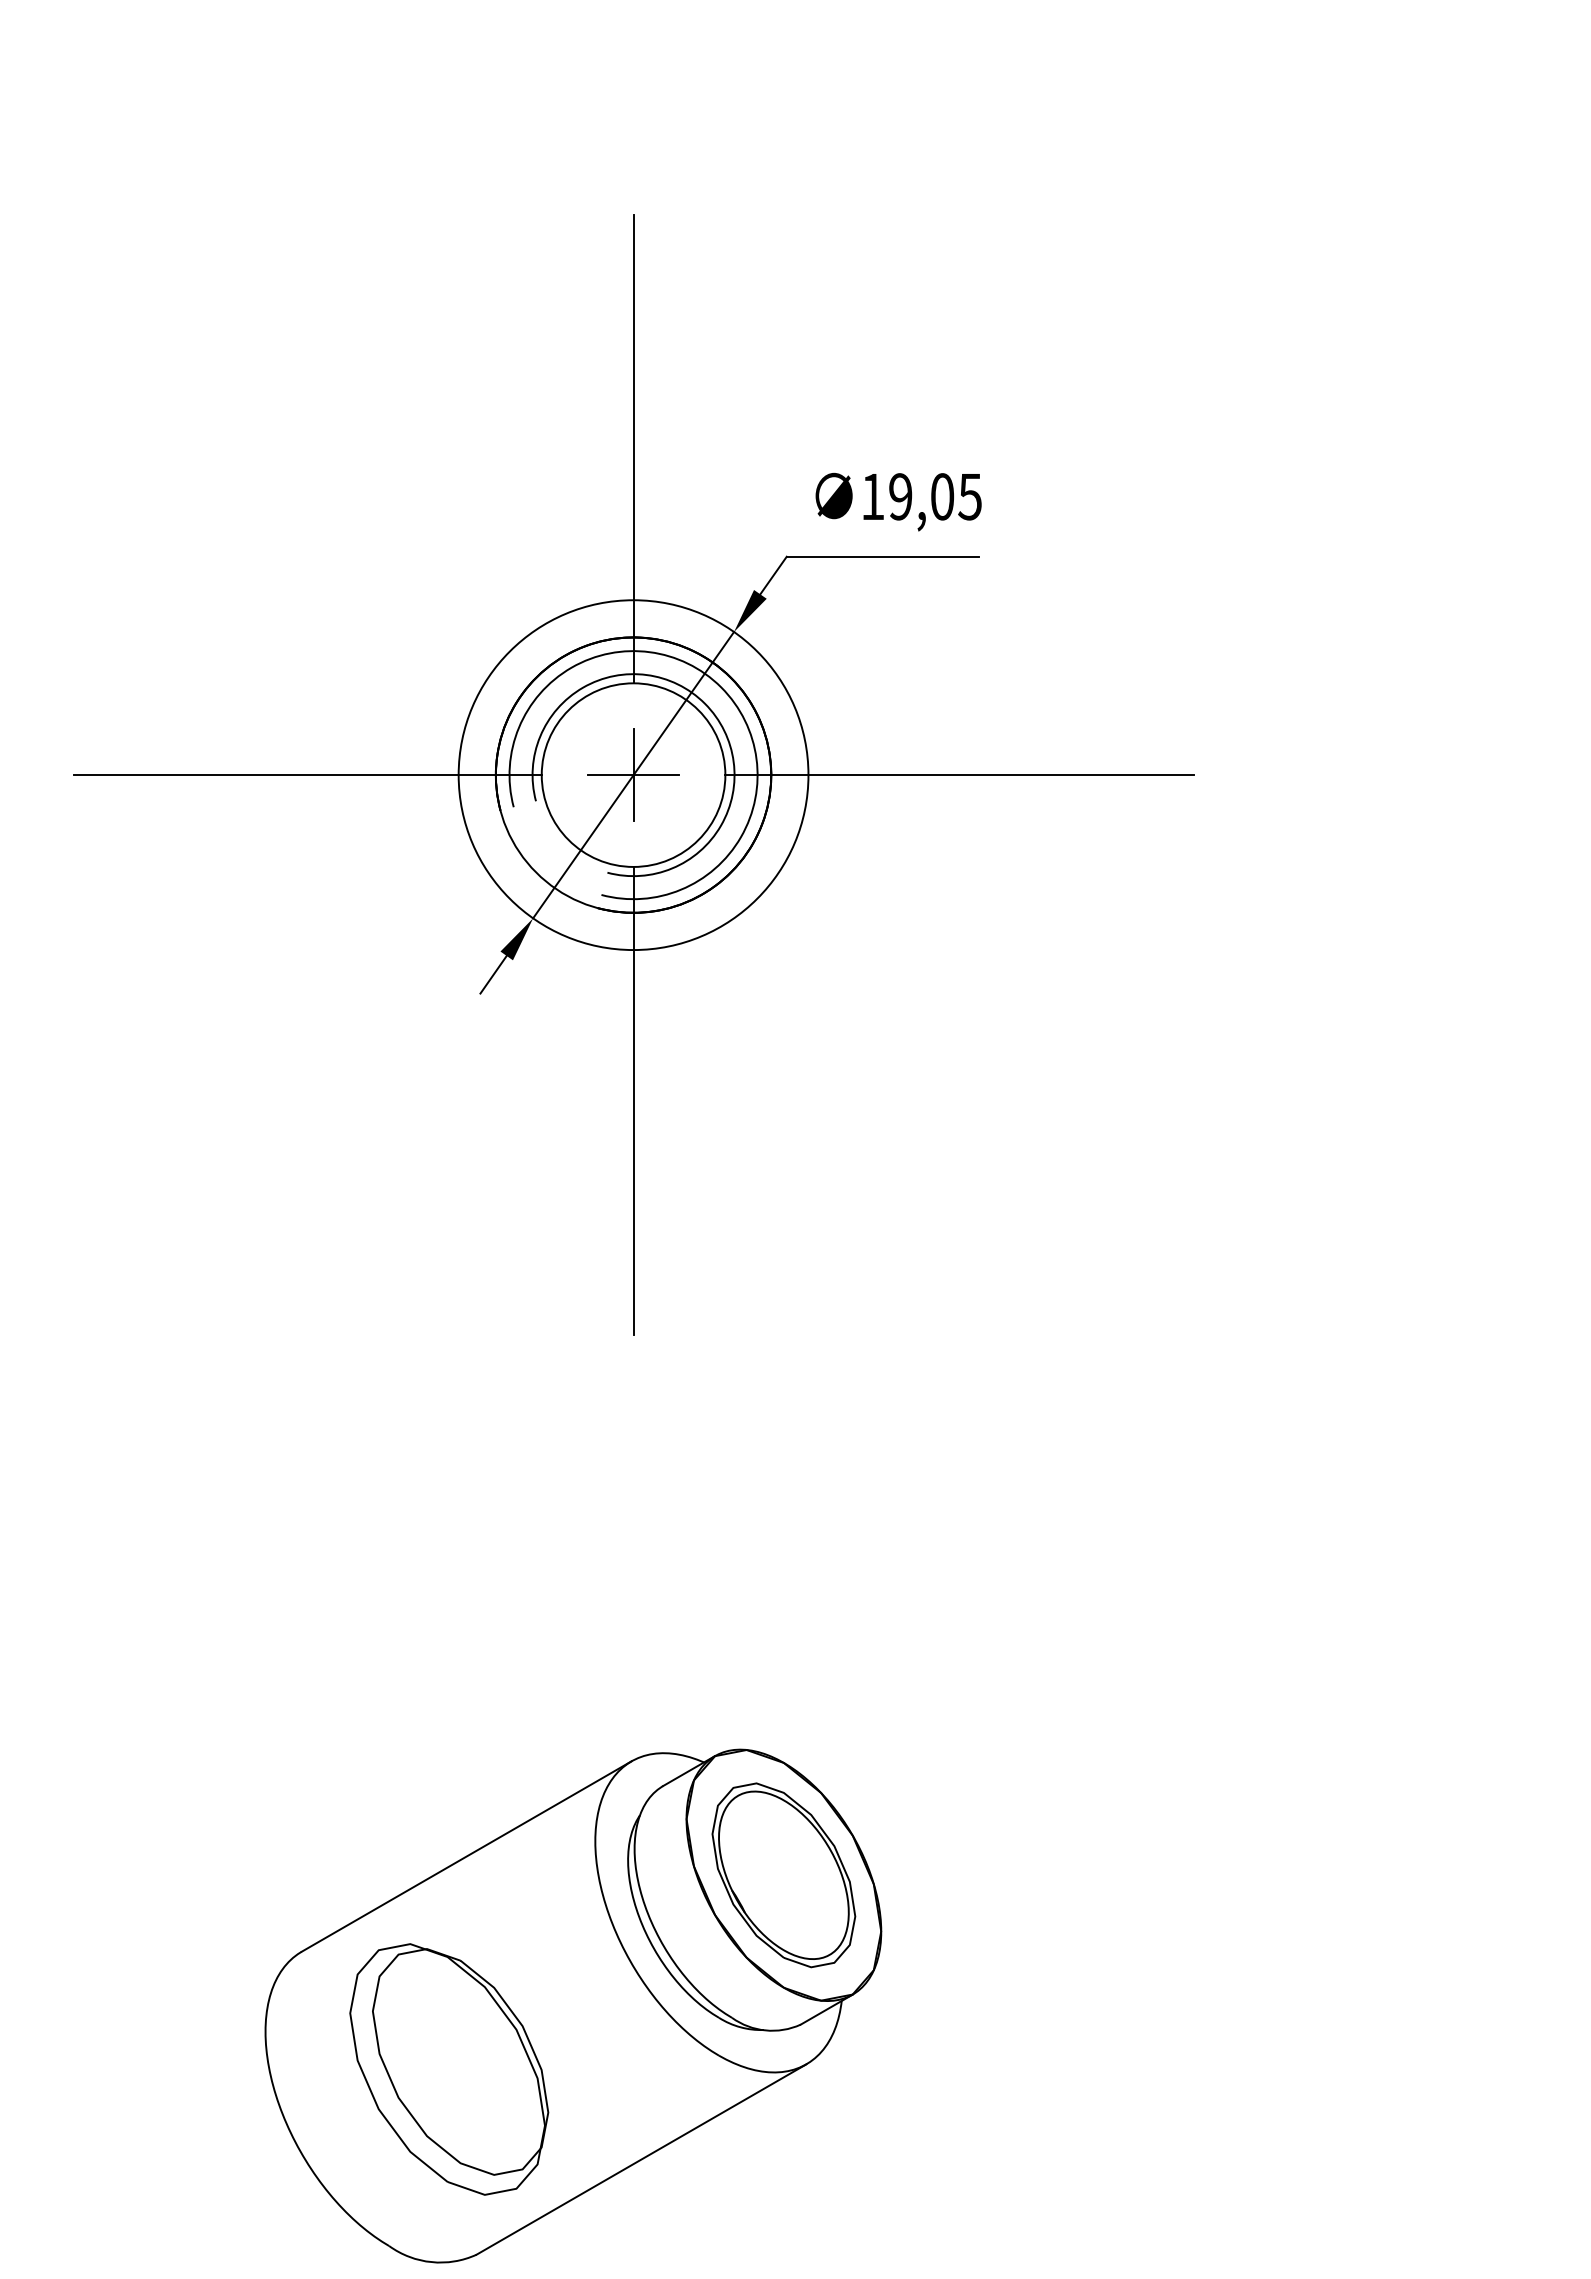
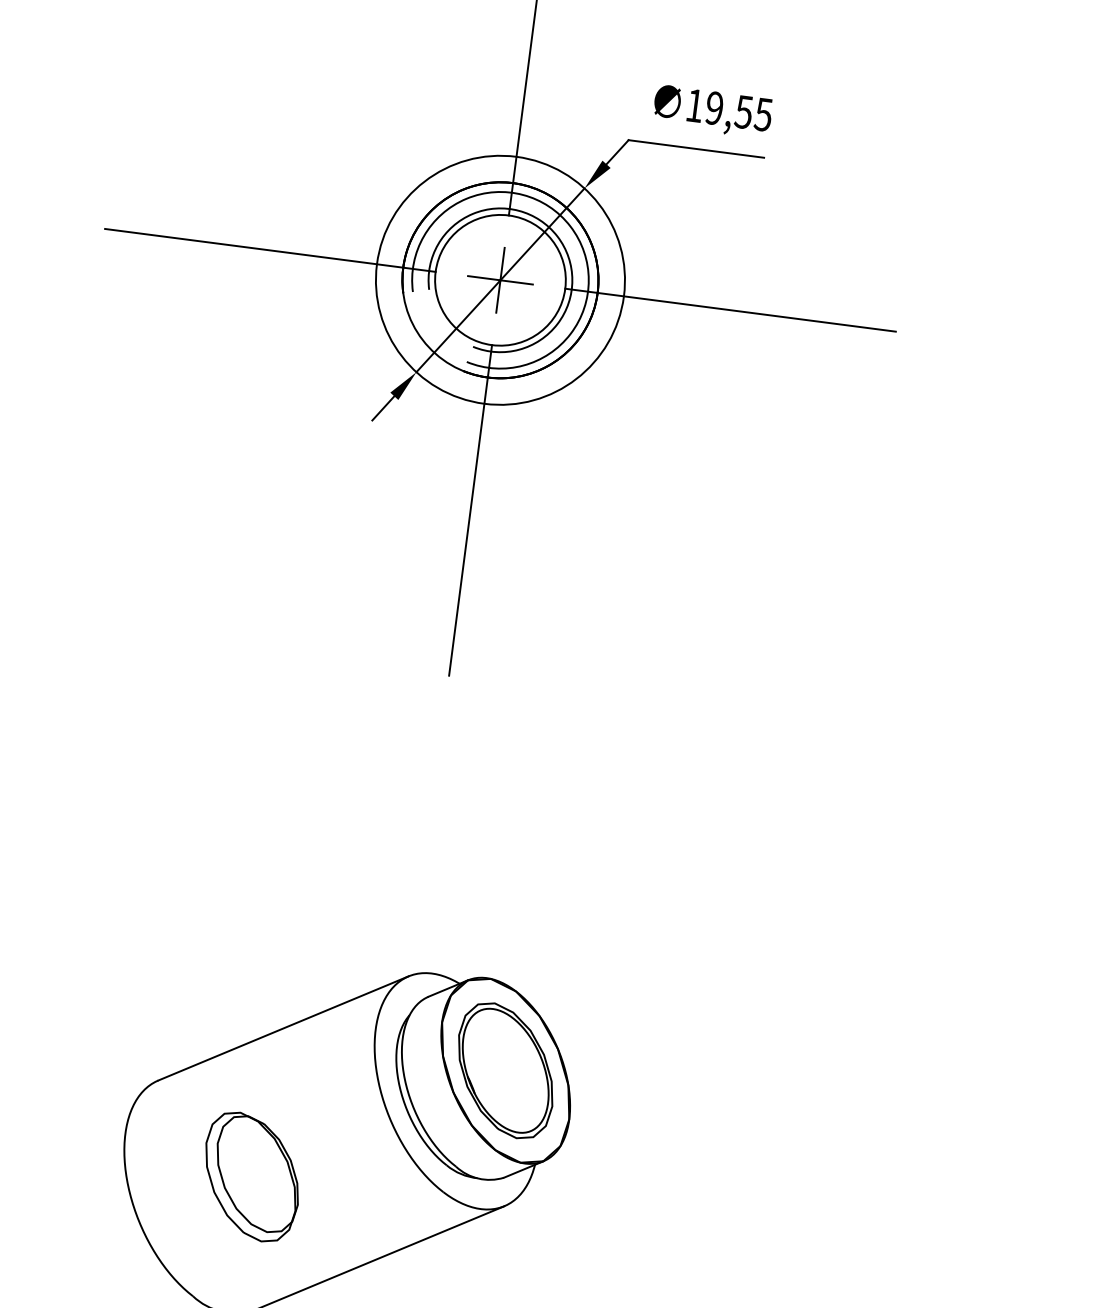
text: (942, 496) -> (744, 111), 19,05 -> 19,55
part: (449, 2069) -> (251, 1177), size x0.7

